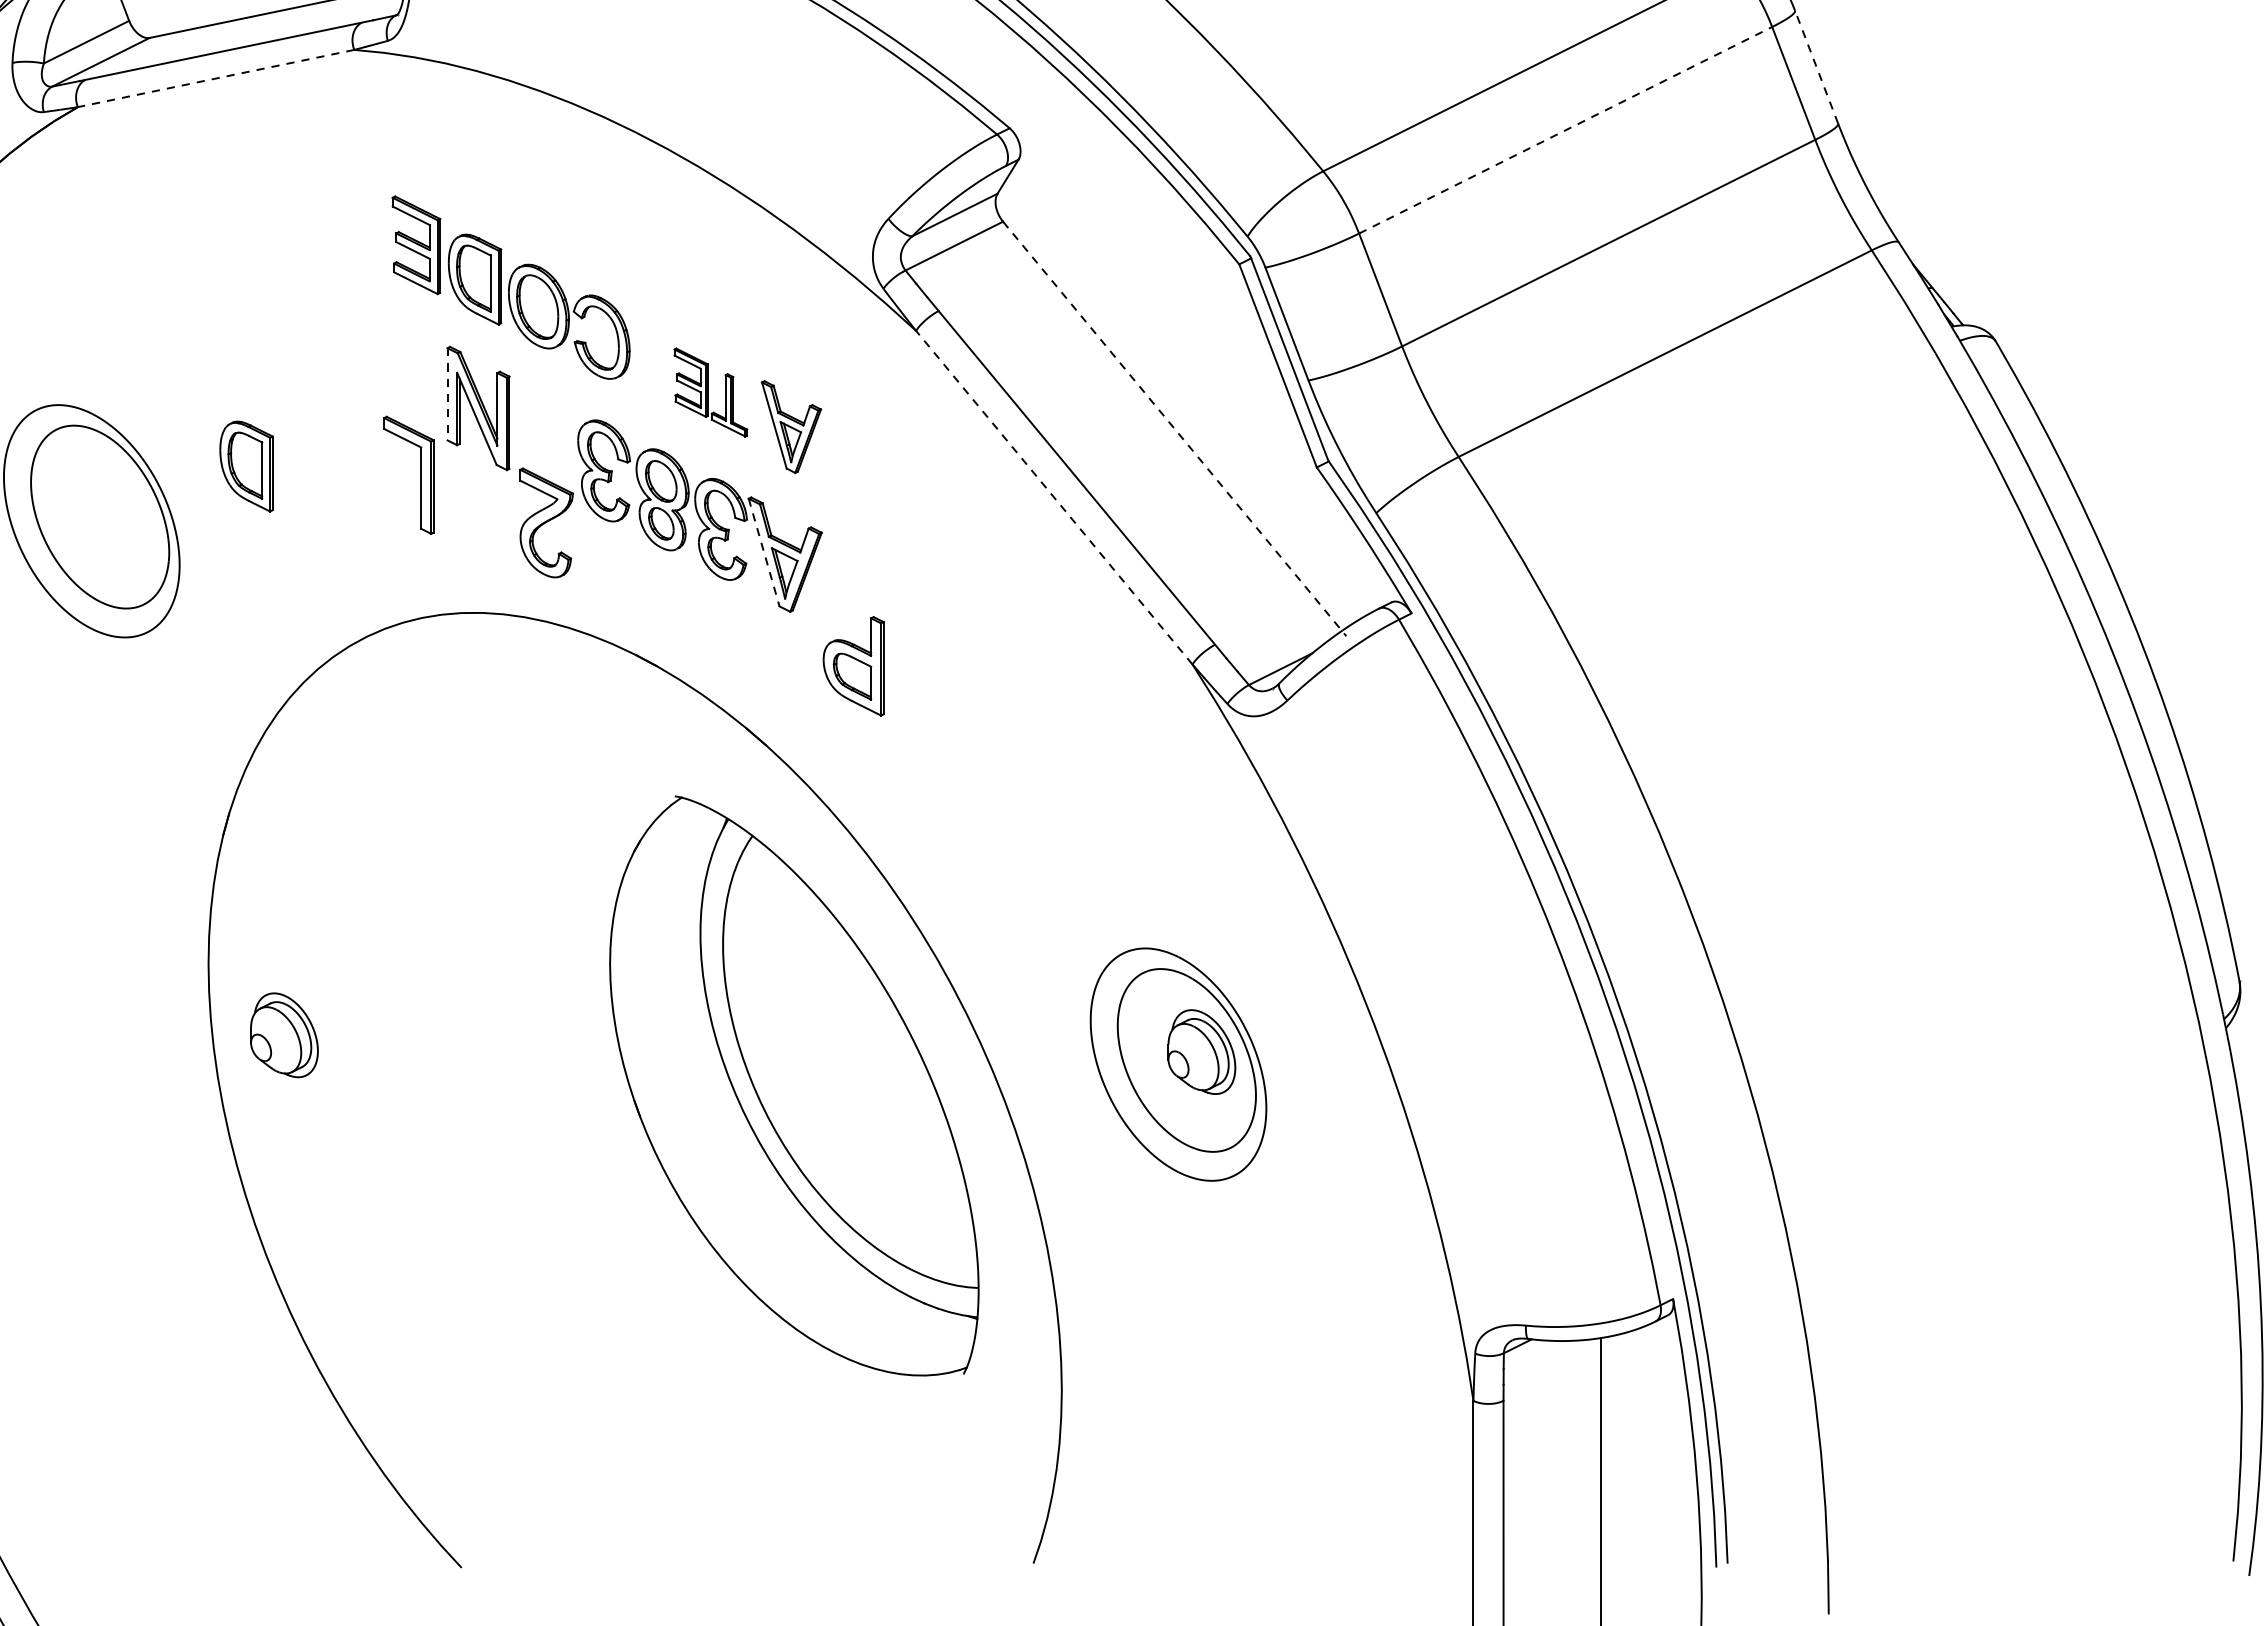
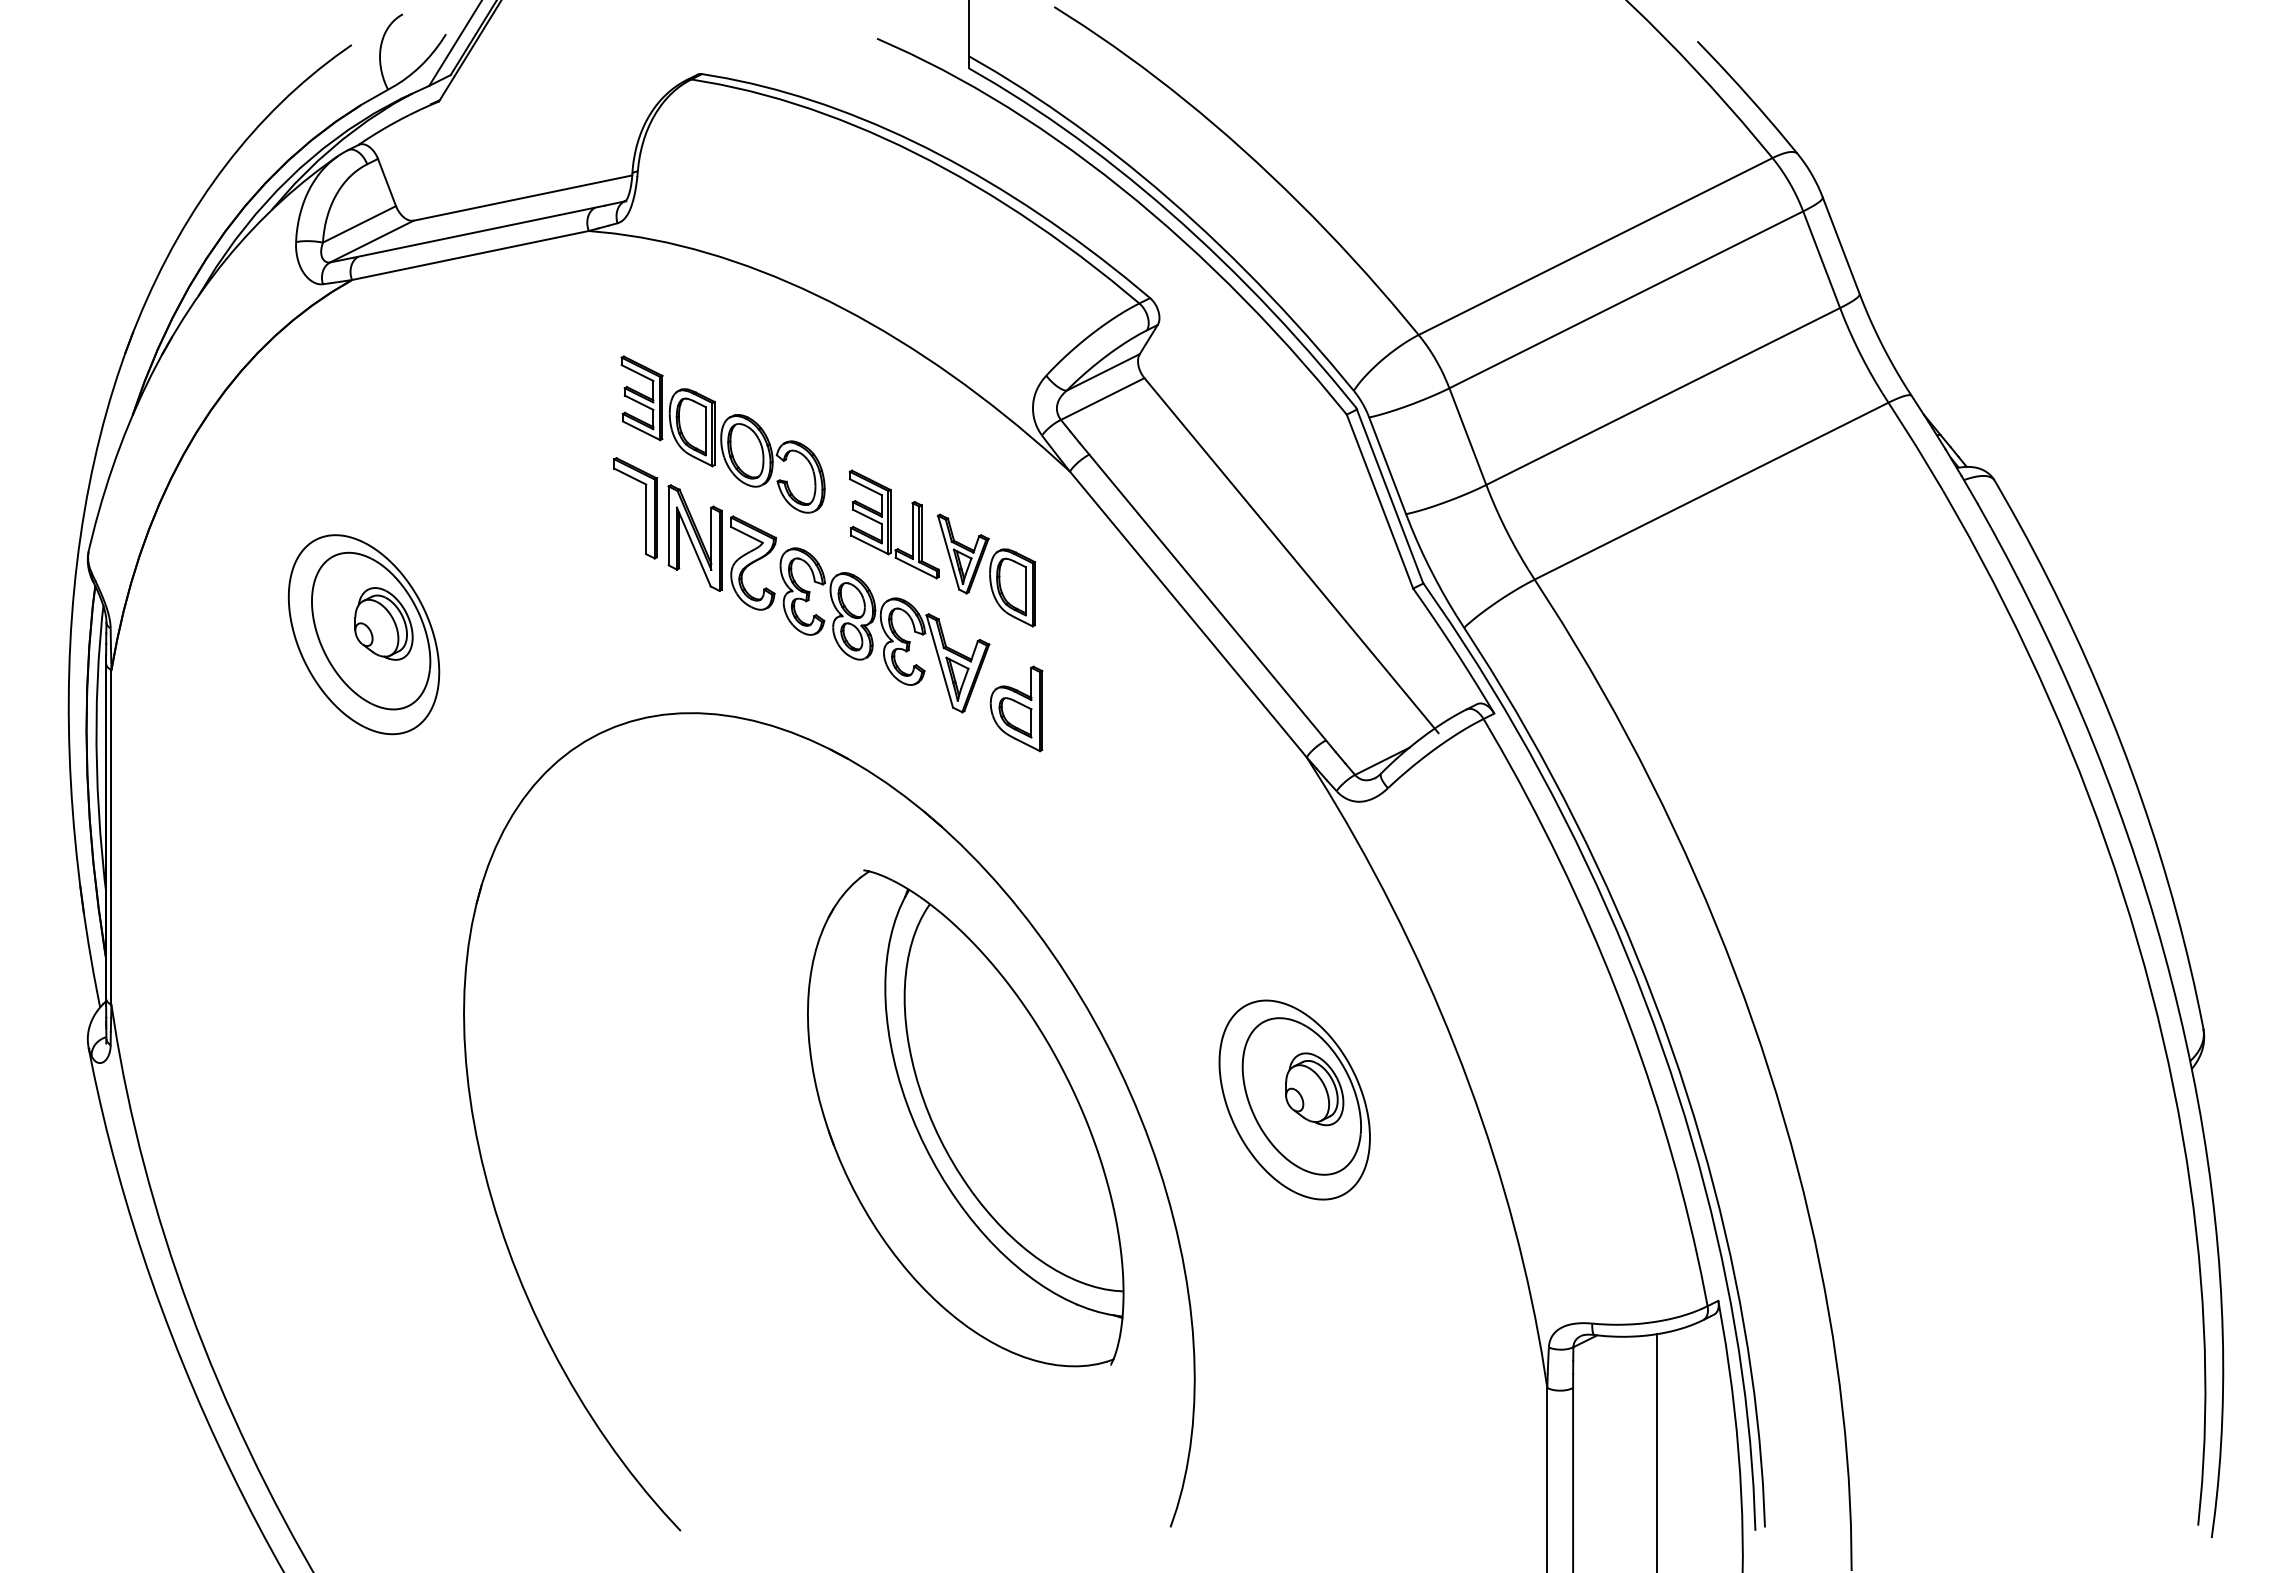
line: (1816, 66) -> (1841, 245), dashed -> solid
line: (216, 78) -> (470, 255), dashed -> solid
line: (1565, 129) -> (1626, 299), dashed -> solid
part: (710, 392) -> (893, 524), size x1.43
line: (447, 394) -> (668, 526), dashed -> solid
line: (1174, 428) -> (1291, 555), dashed -> solid
part: (246, 466) -> (1012, 587), moved
part: (420, 475) -> (645, 508), moved
line: (1054, 497) -> (1188, 614), dashed -> solid
part: (546, 522) -> (753, 562), moved
line: (763, 552) -> (939, 661), dashed -> solid
part: (853, 665) -> (1016, 708), moved
part: (283, 1034) -> (383, 623), moved

